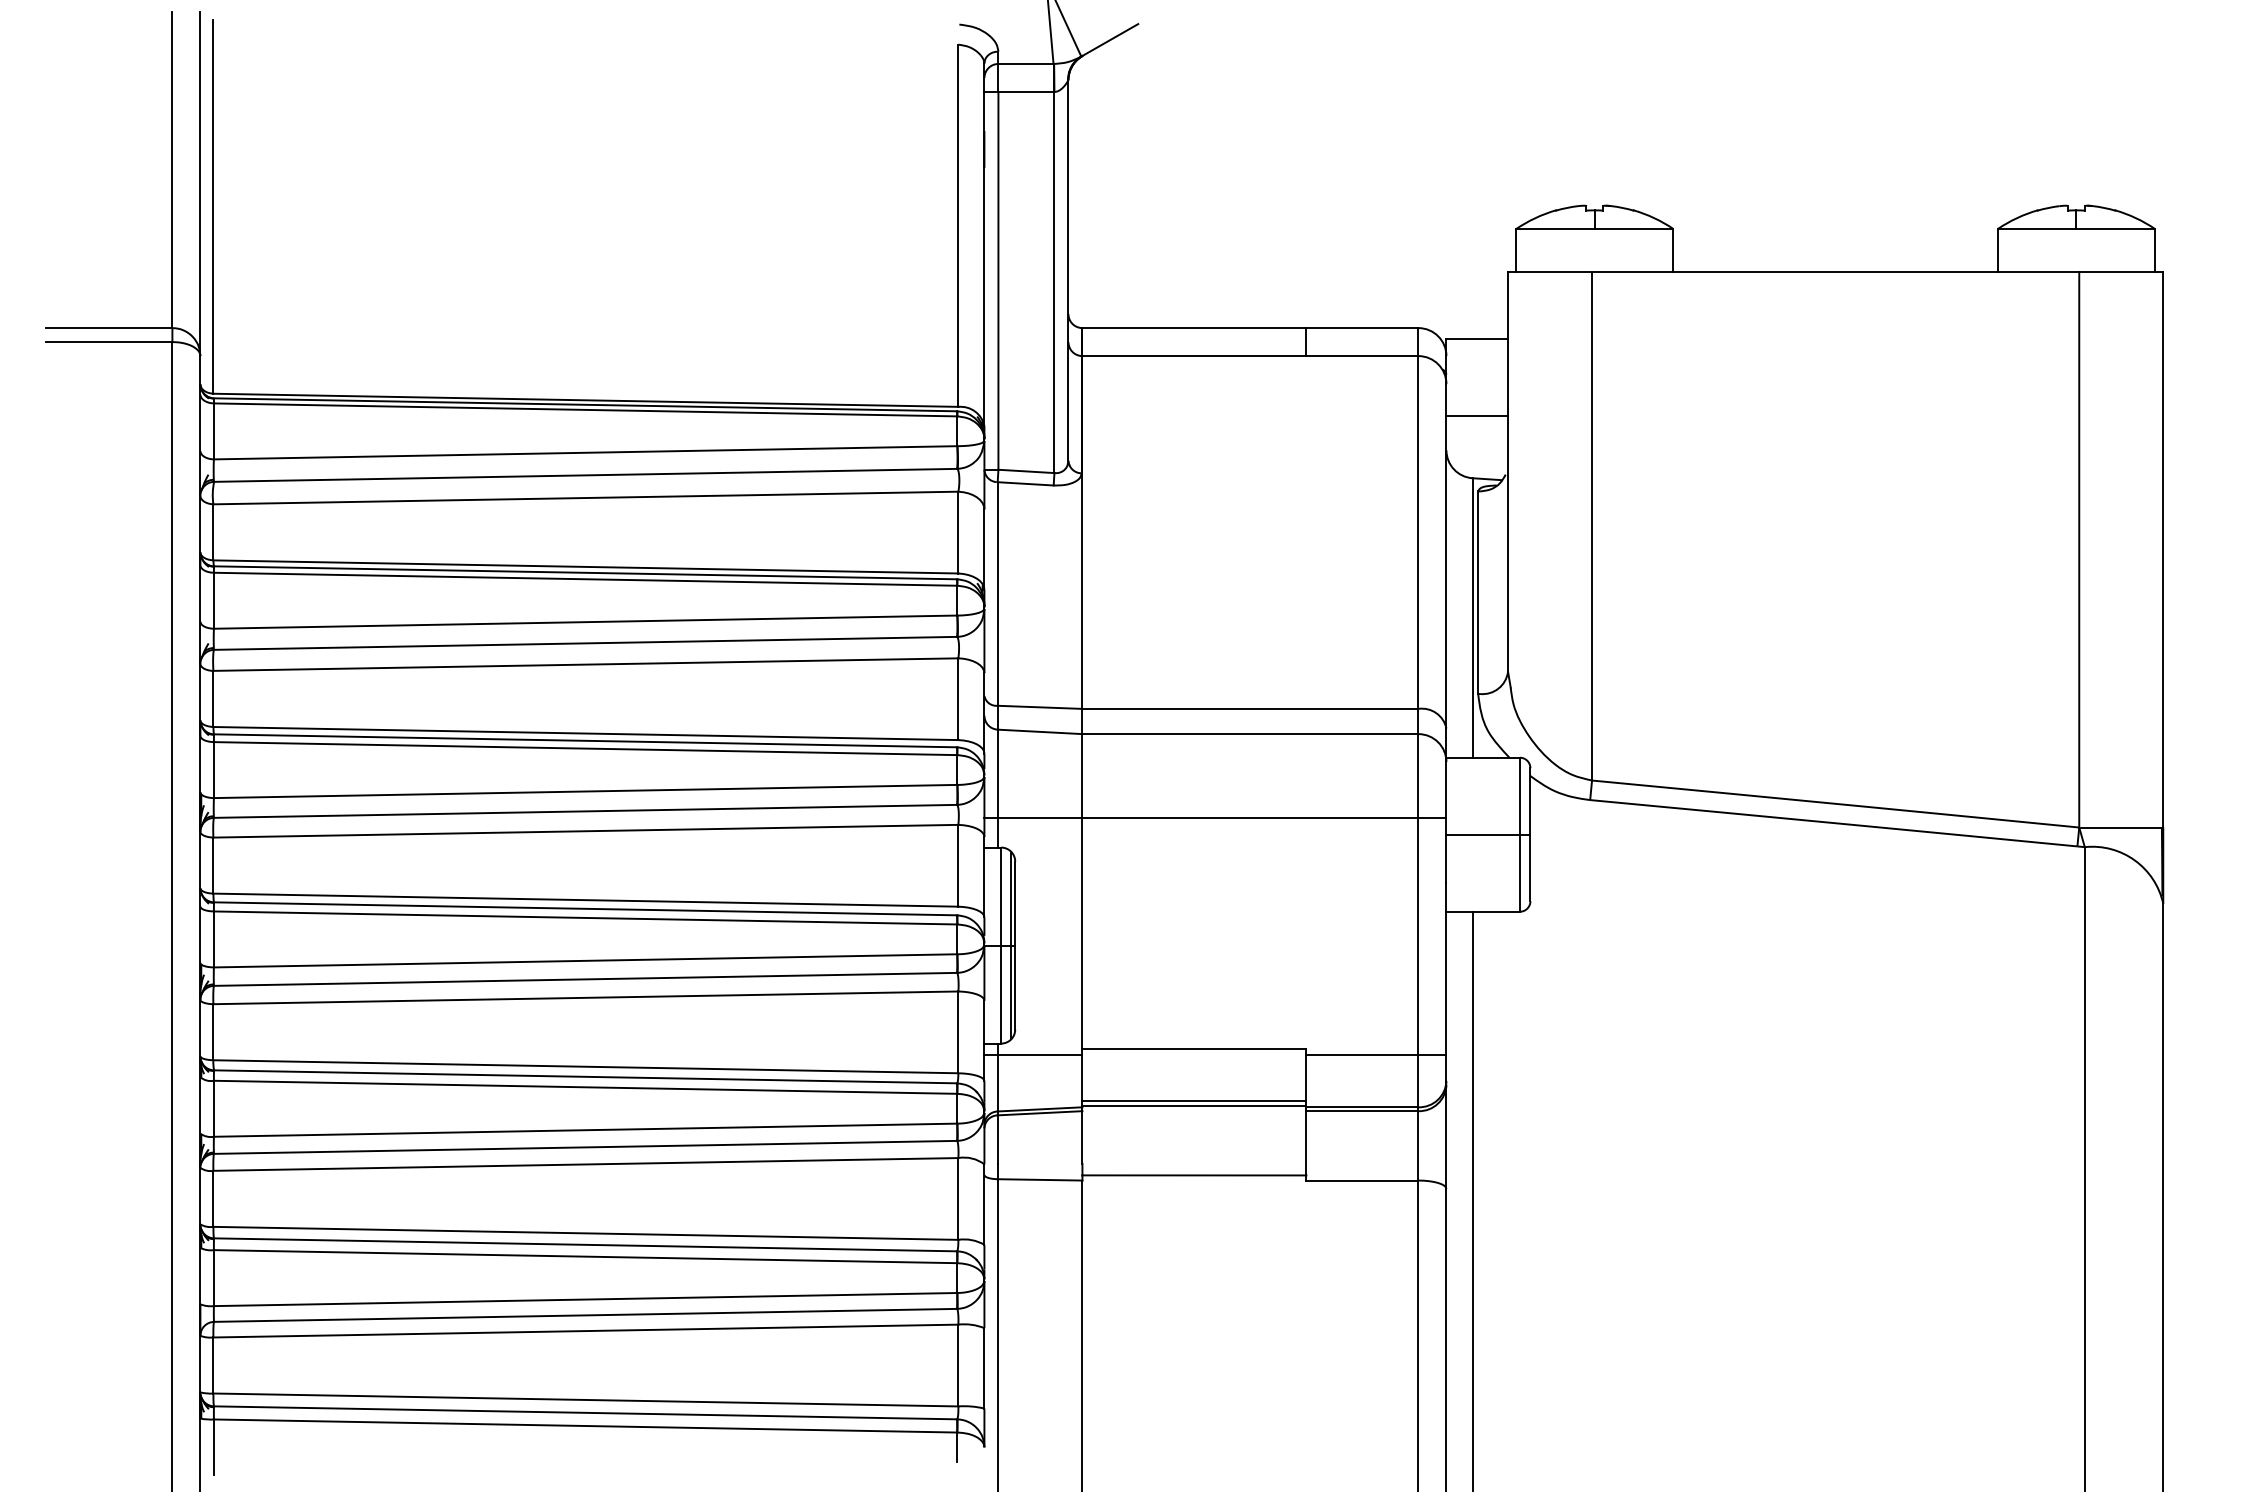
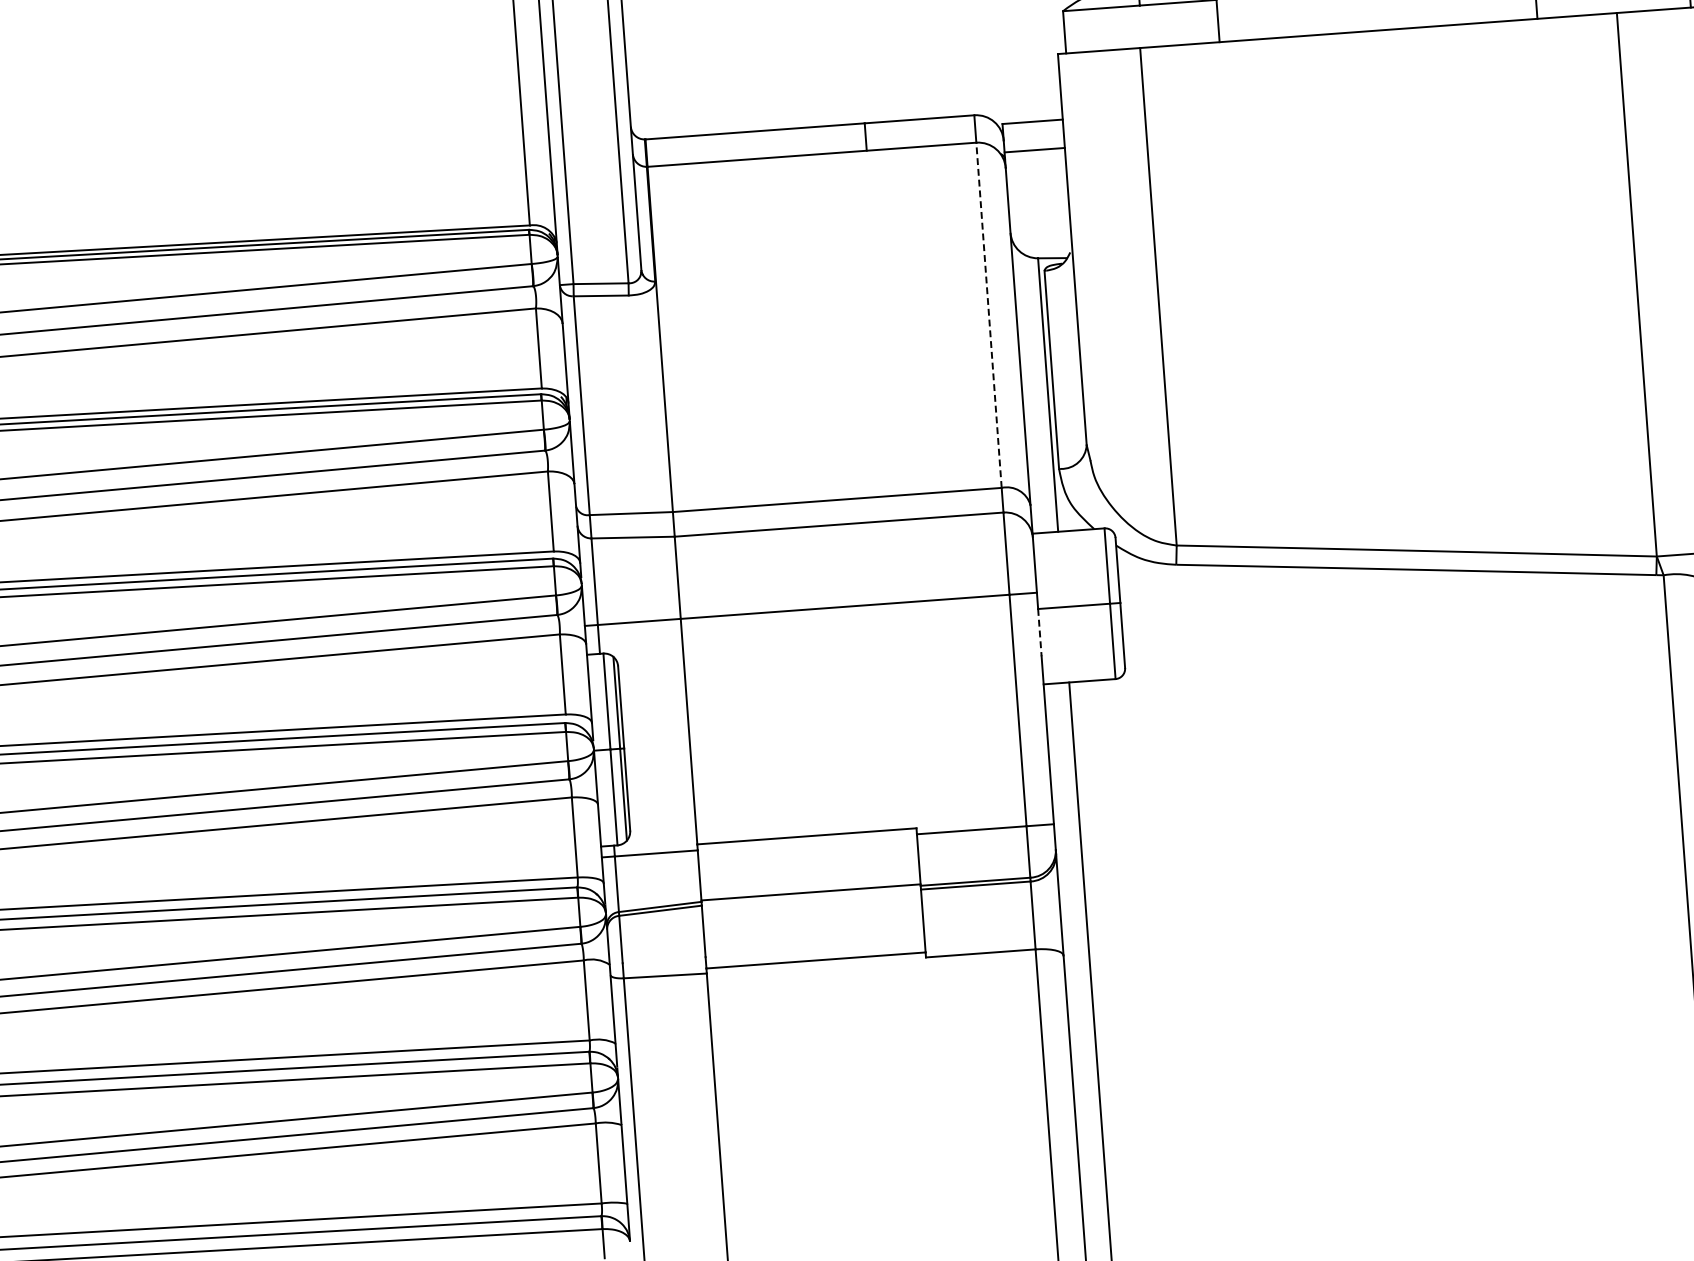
line: (1477, 416) -> (1035, 150), moved
line: (1418, 532) -> (989, 315), solid -> dashed
line: (1446, 859) -> (1039, 633), solid -> dashed
line: (1194, 1101) -> (810, 888), removed

